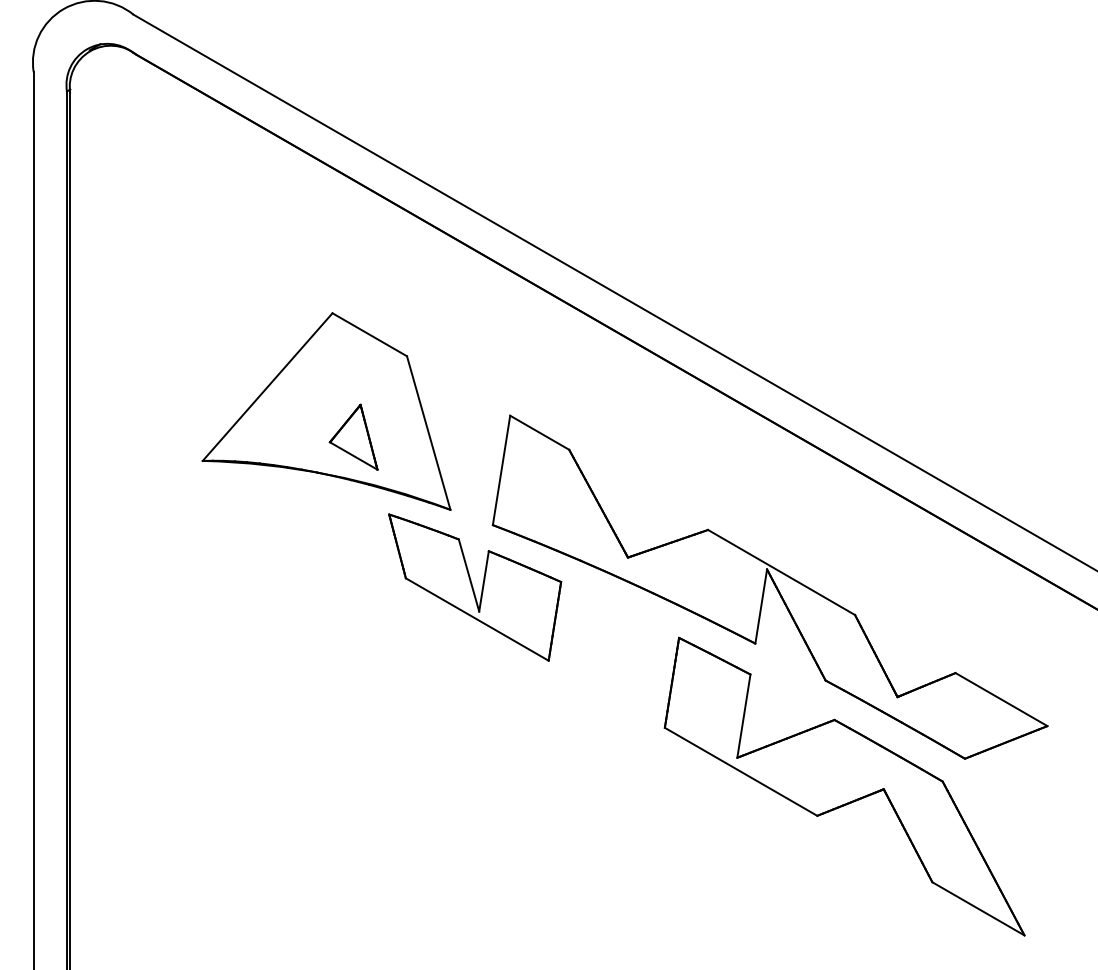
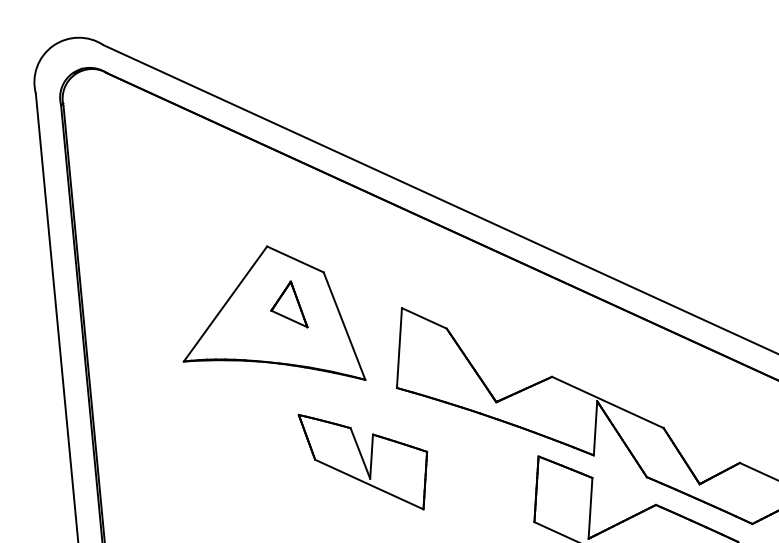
part: (353, 436) -> (287, 304), moved
part: (475, 587) -> (365, 461), moved

